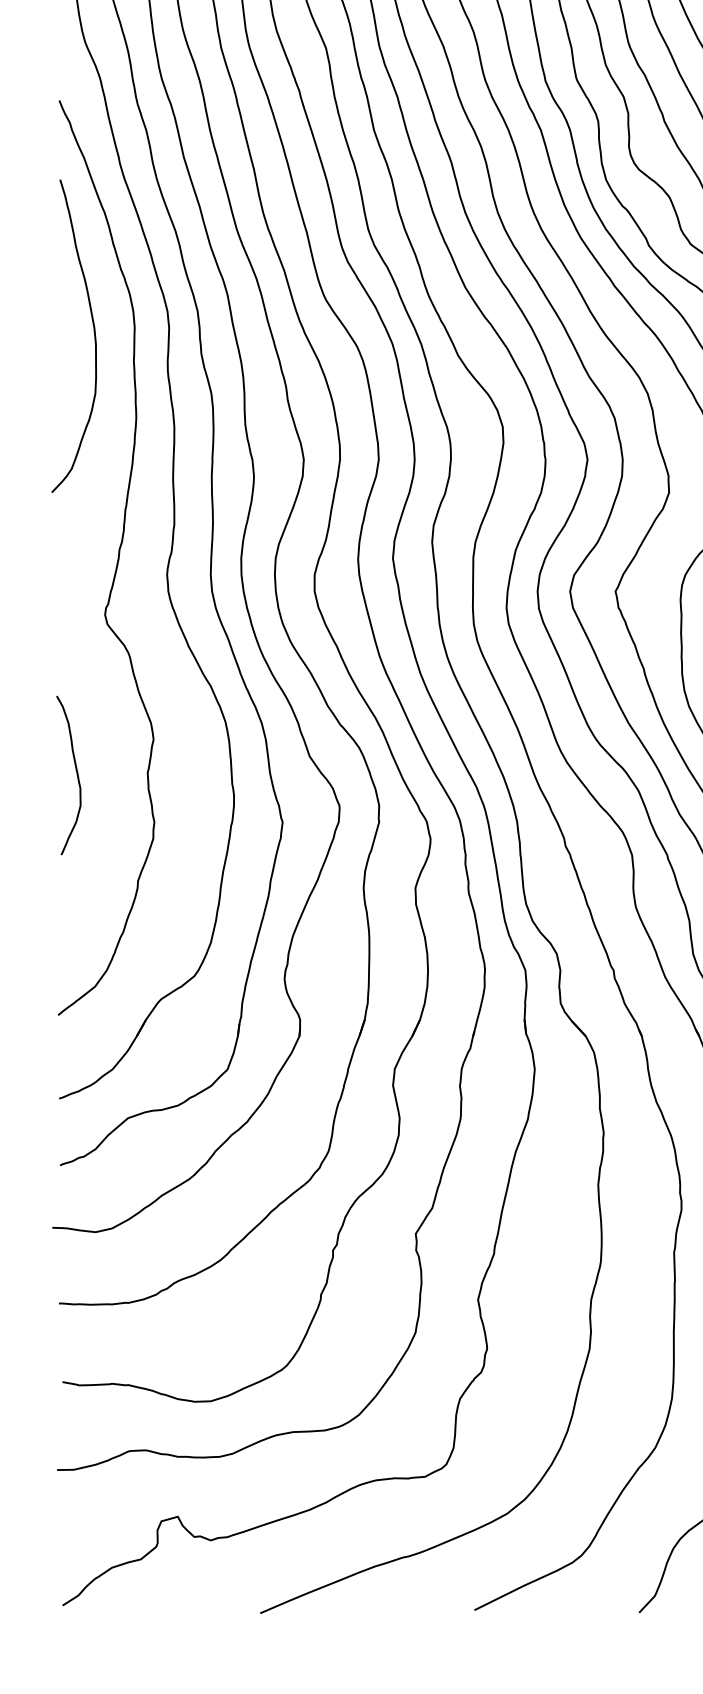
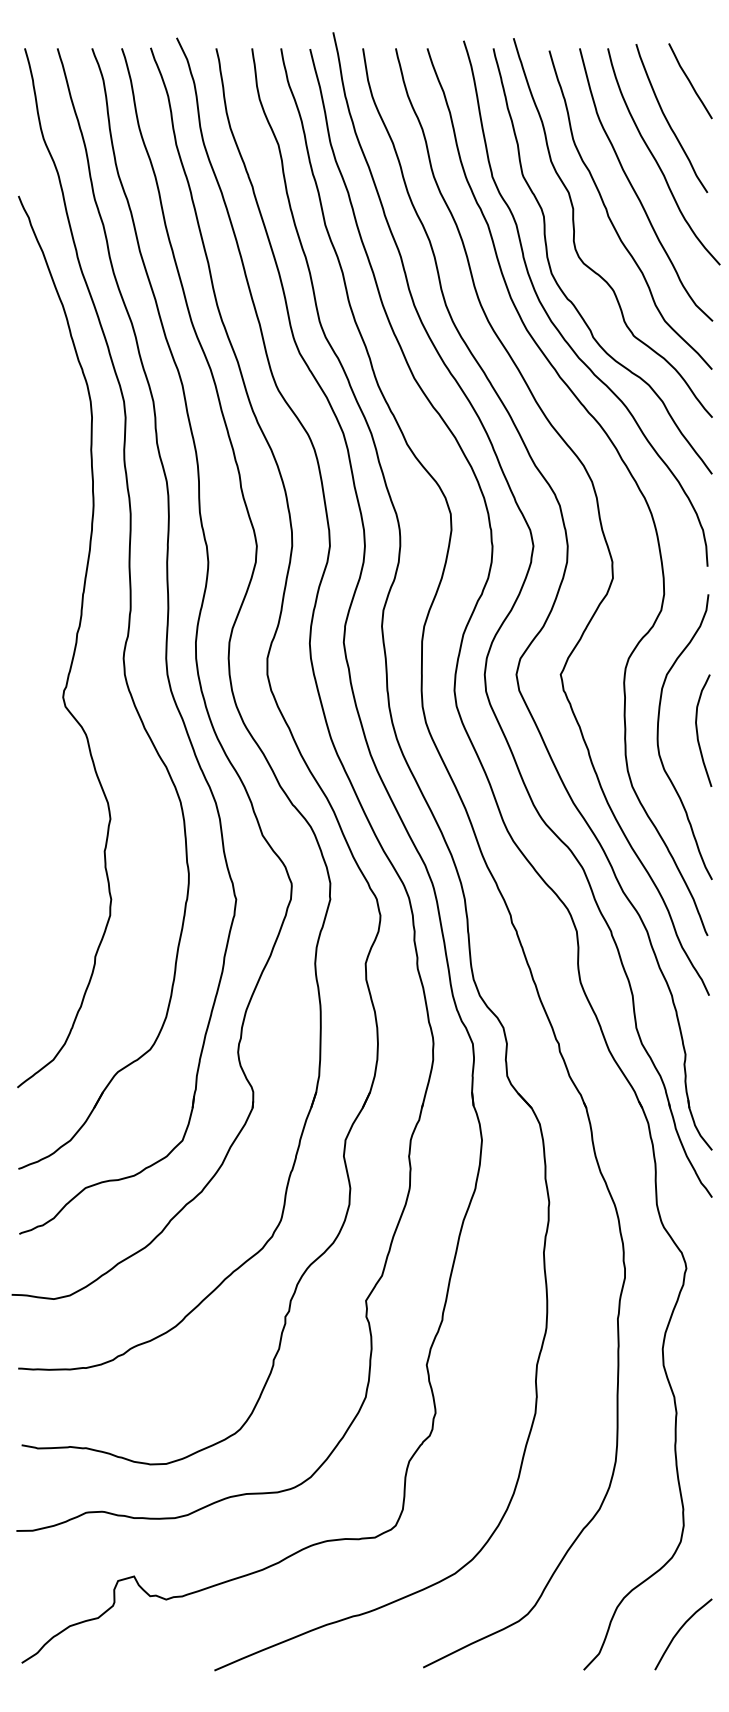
curve: (94, 335) -> (52, 425), removed
curve: (76, 775) -> (35, 853), removed

